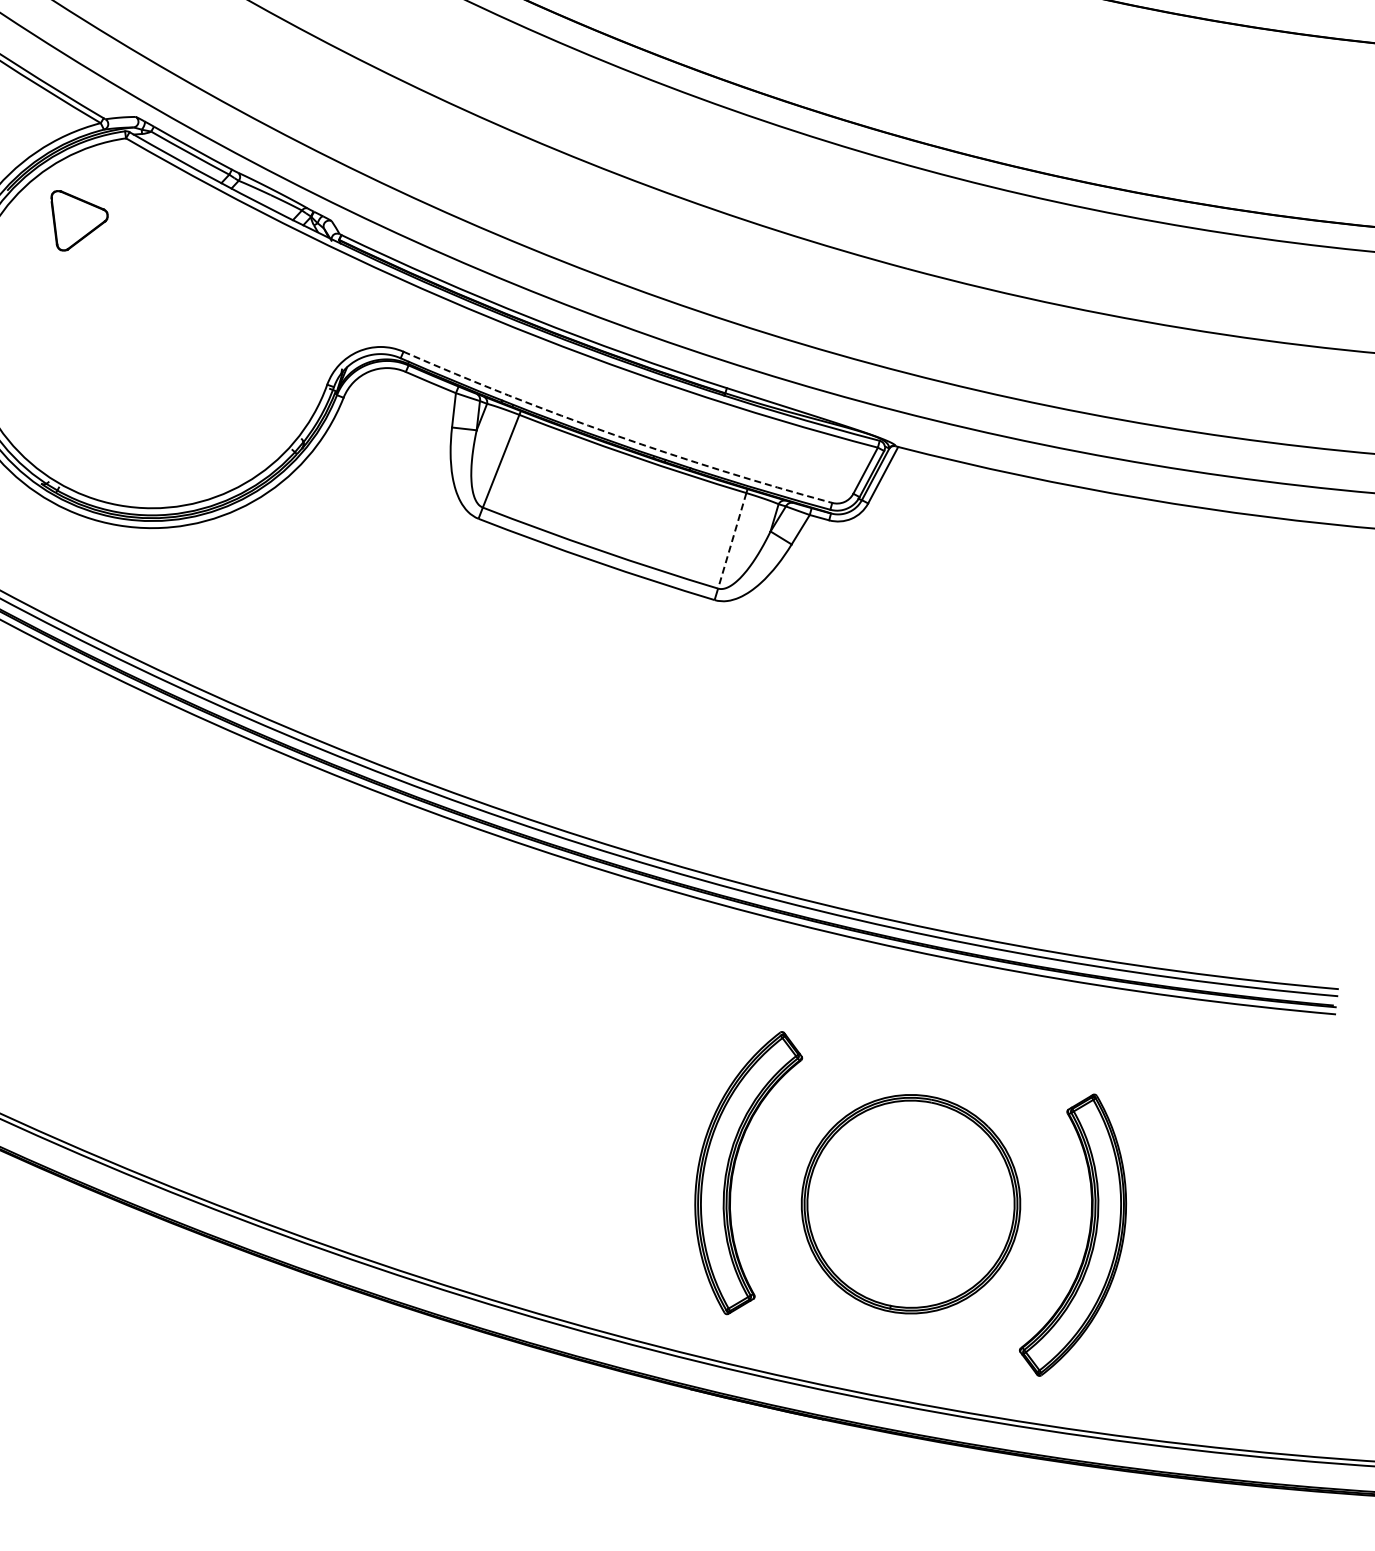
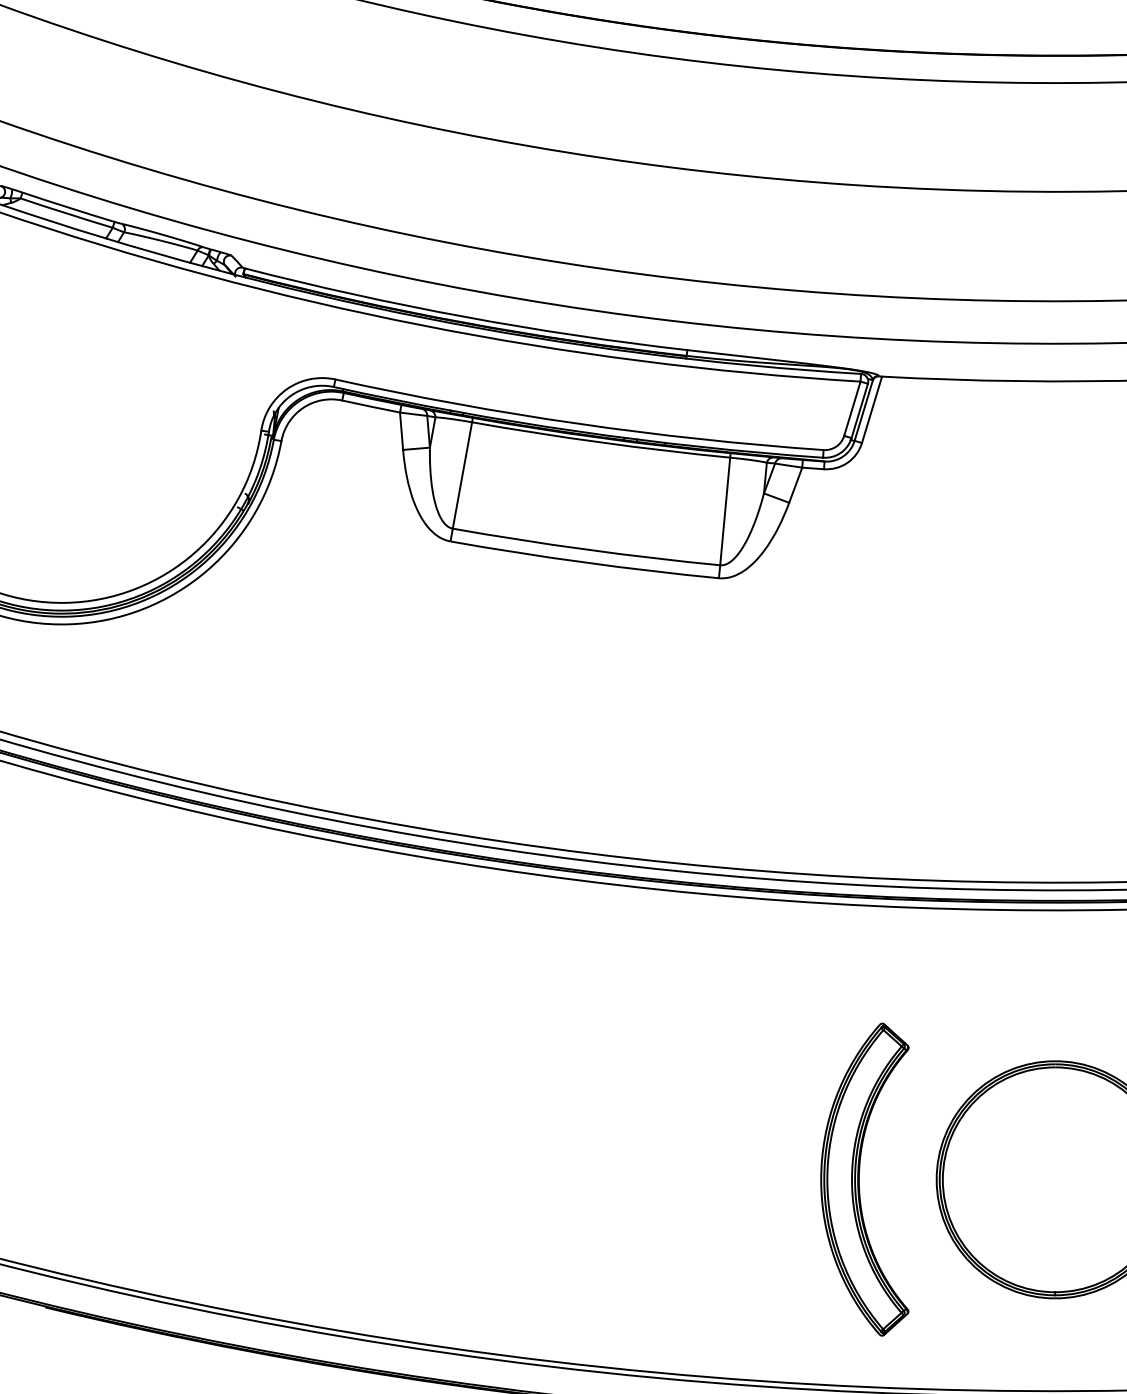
arc: (615, 435) -> (578, 423), dashed -> solid
line: (732, 540) -> (725, 511), dashed -> solid

